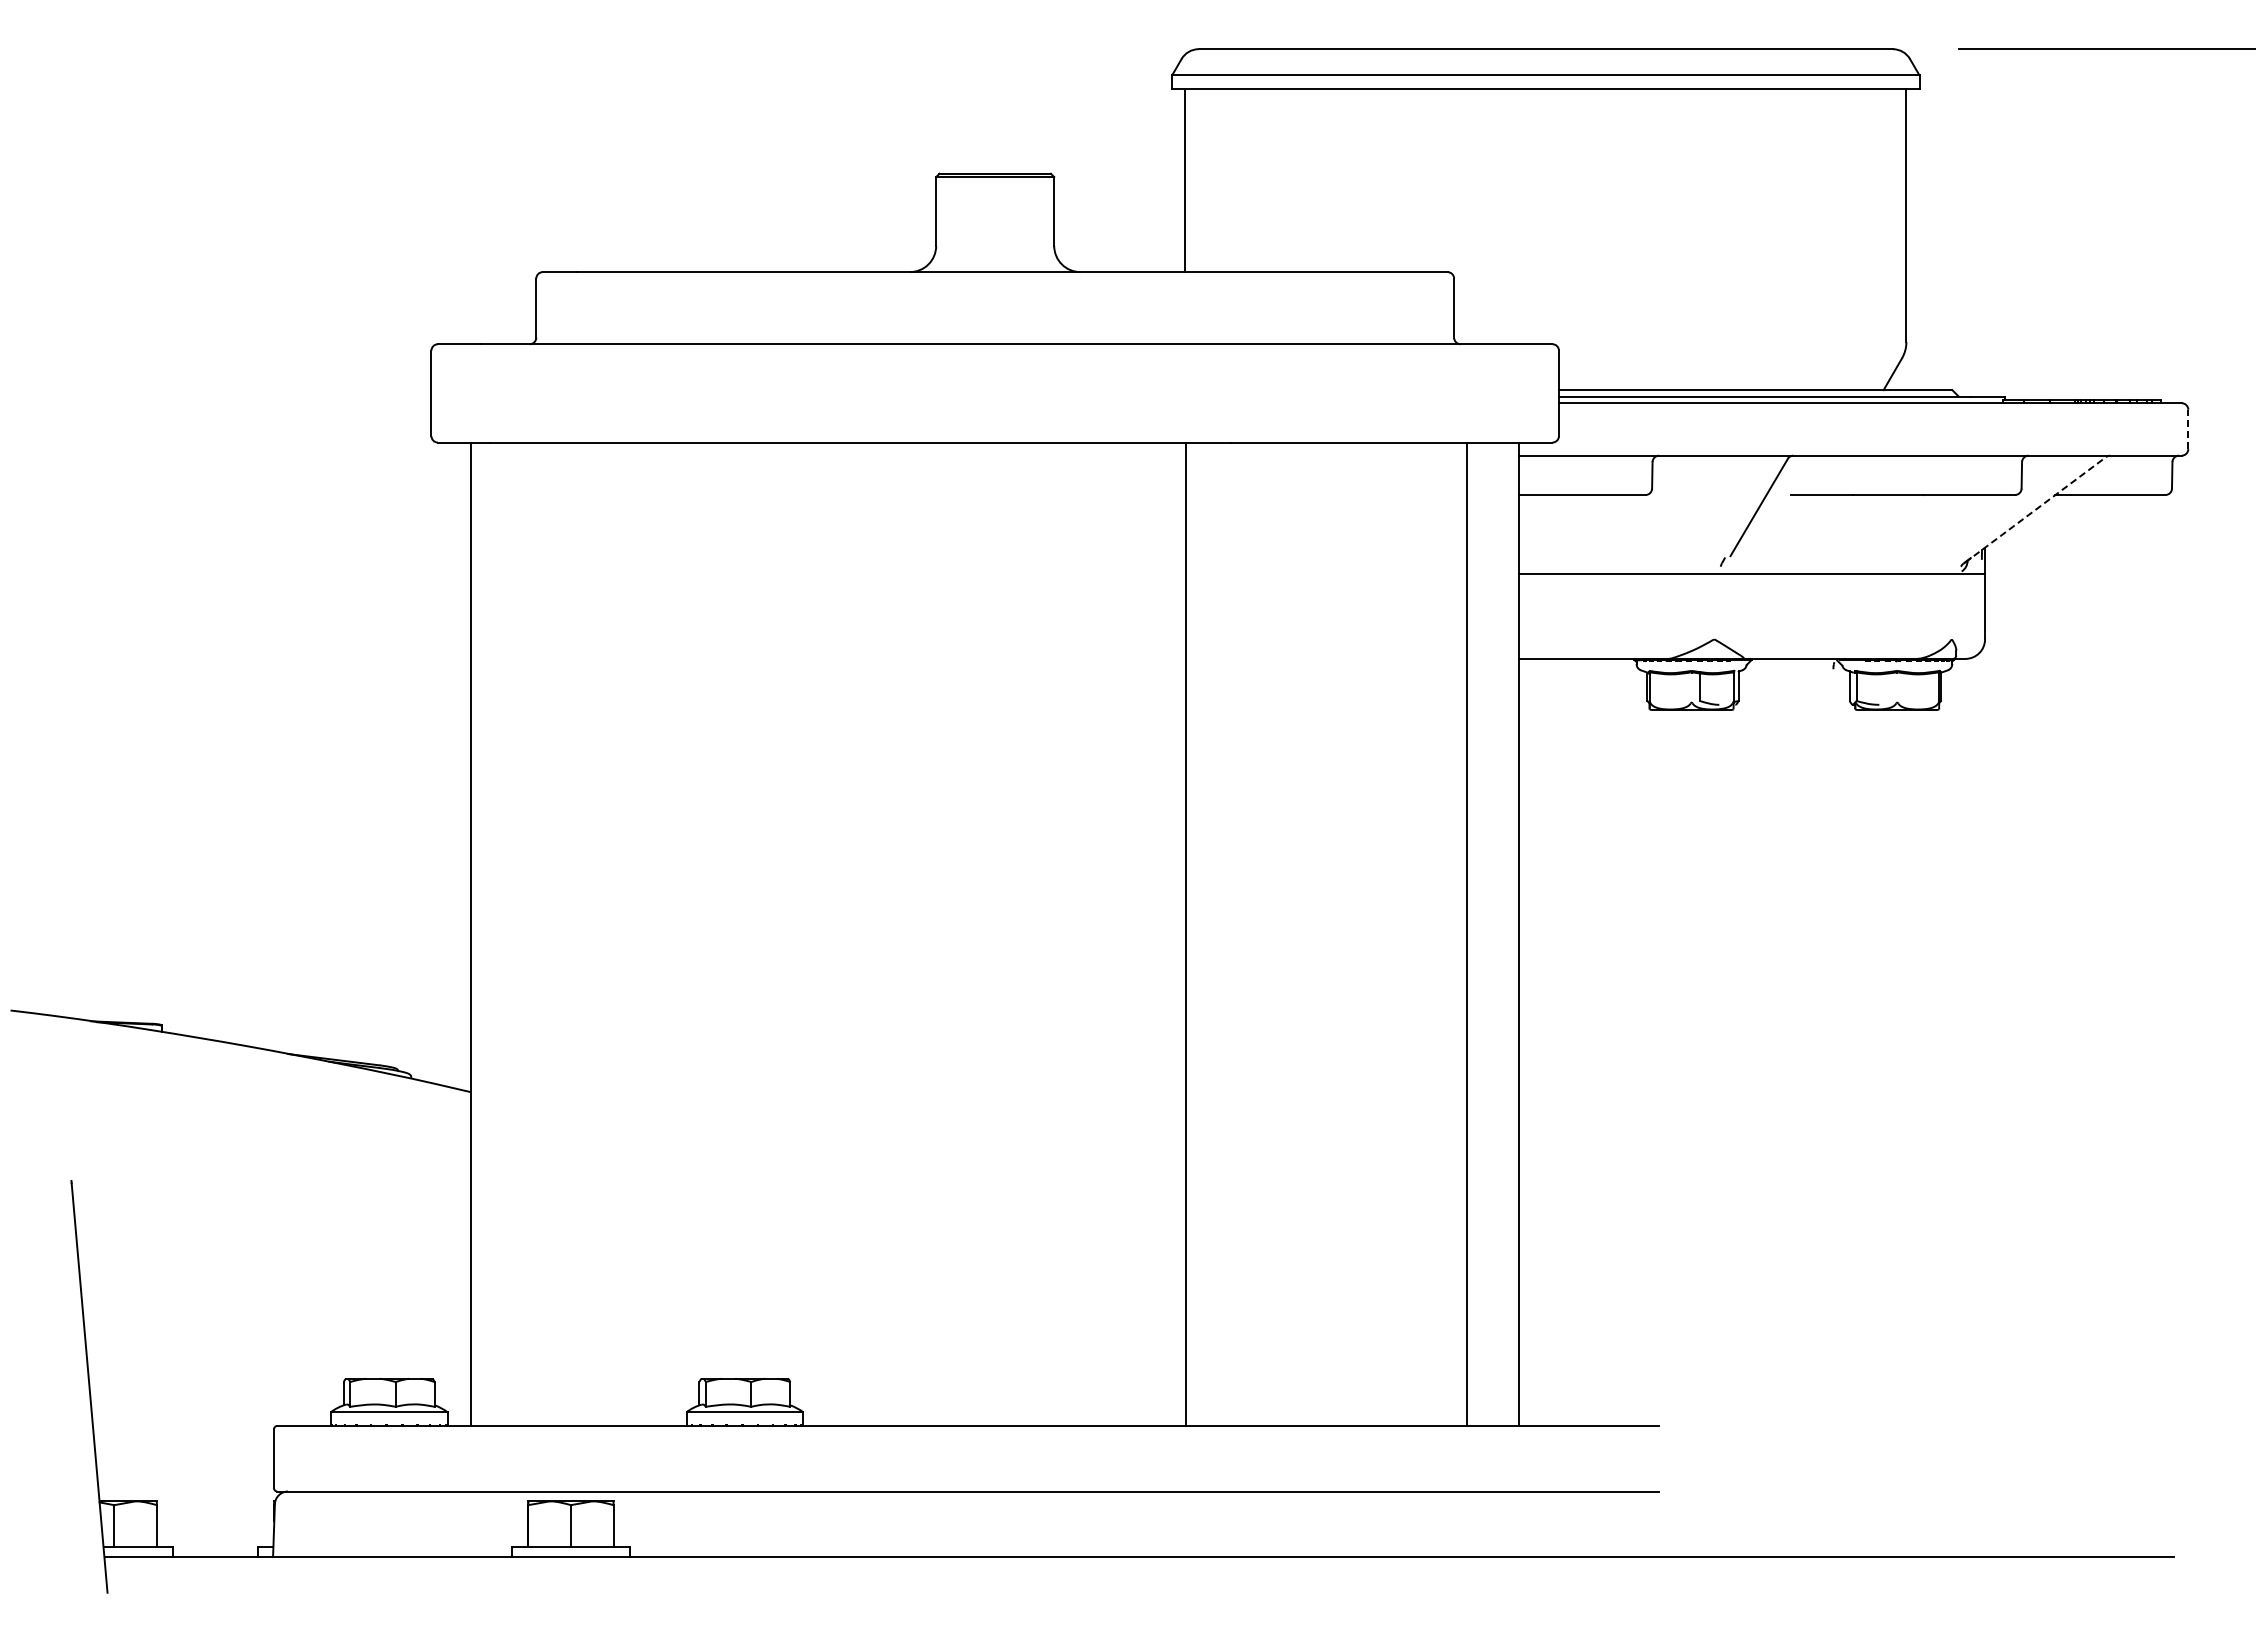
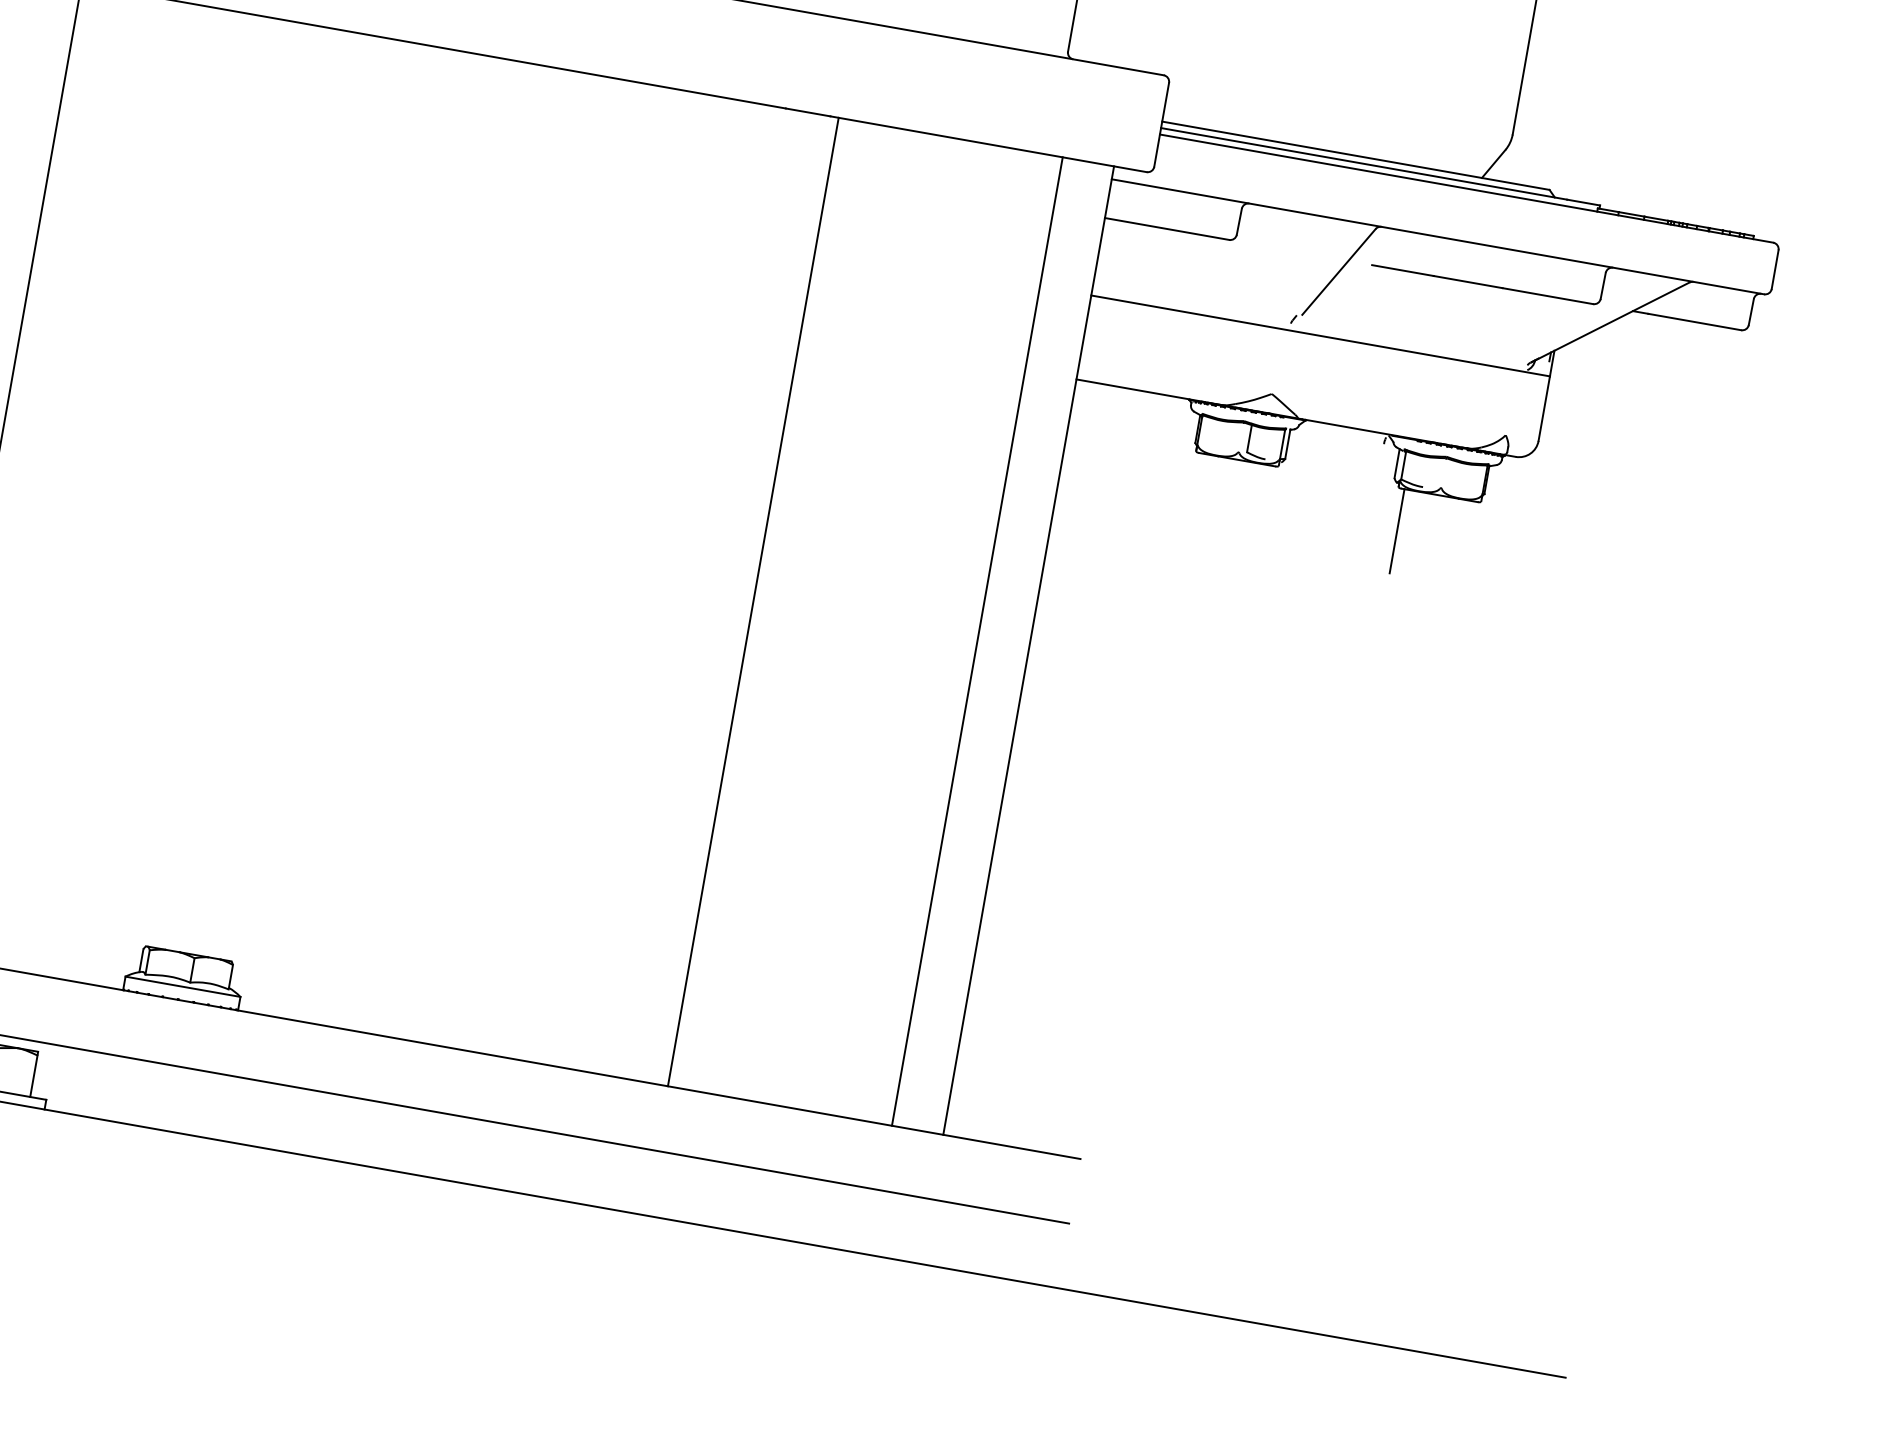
line: (2188, 429) -> (1775, 269), dashed -> solid
line: (2036, 509) -> (1611, 322), dashed -> solid
line: (1861, 752) -> (1397, 531), added
line: (1185, 933) -> (753, 601), moved

